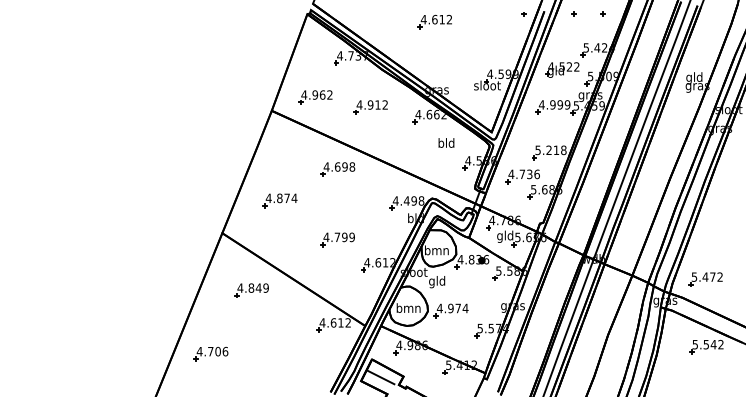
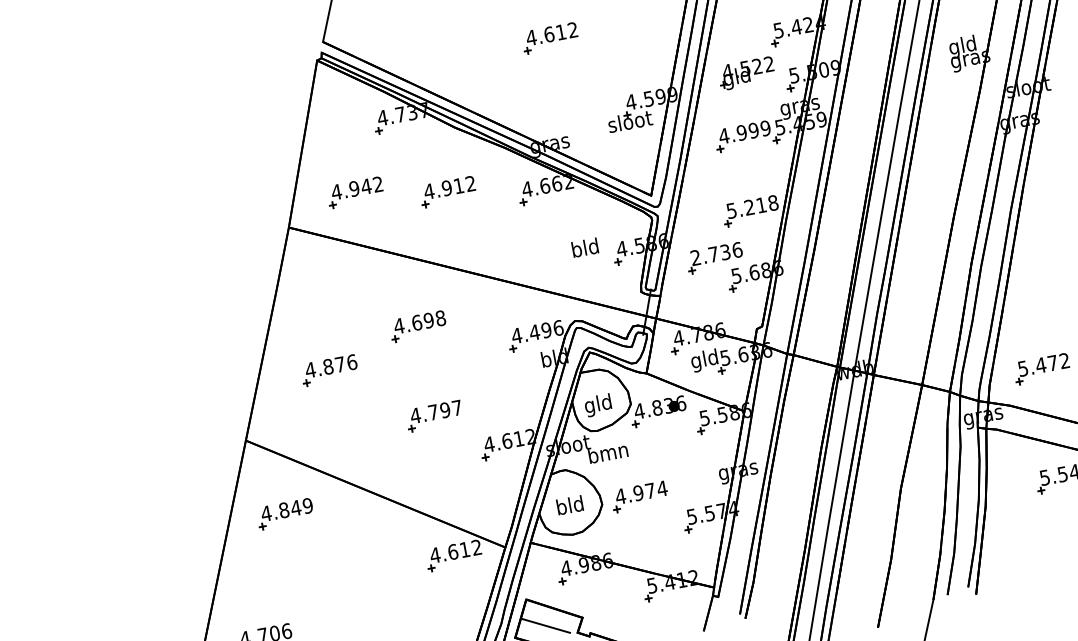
part: (434, 21) -> (549, 37), moved
text: (322, 94) -> (365, 185), 4.962 -> 4.942
text: (446, 142) -> (585, 246), moved
part: (337, 169) -> (417, 326), moved
text: (511, 173) -> (695, 256), 4.736 -> 2.736
text: (294, 198) -> (352, 362), 4.874 -> 4.876
text: (421, 200) -> (558, 327), 4.498 -> 4.496
text: (351, 237) -> (456, 408), 4.799 -> 4.797
text: (436, 251) -> (597, 405), bmn -> gld
text: (437, 282) -> (608, 455), gld -> bmn
part: (251, 290) -> (285, 514), moved
text: (408, 307) -> (569, 504), bmn -> bld

